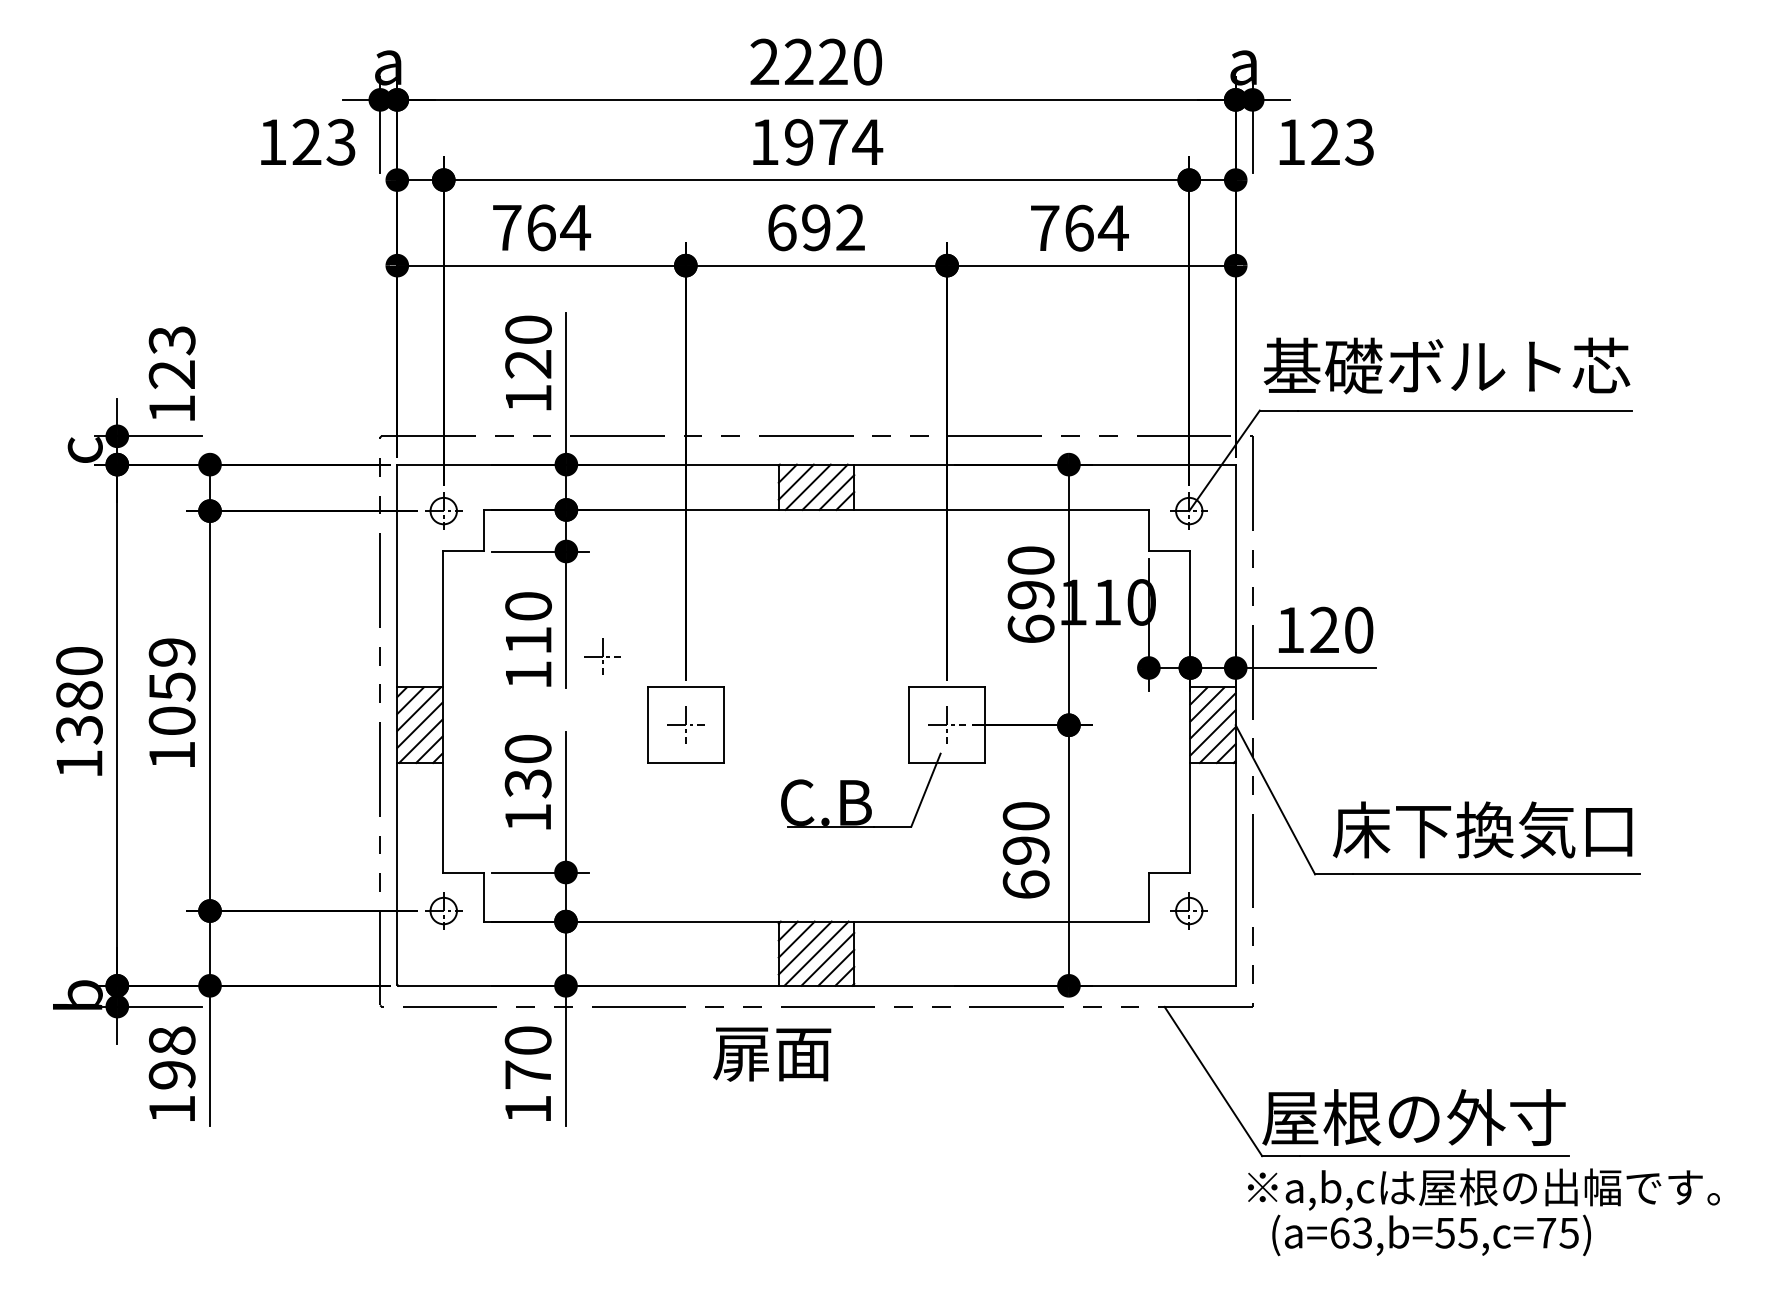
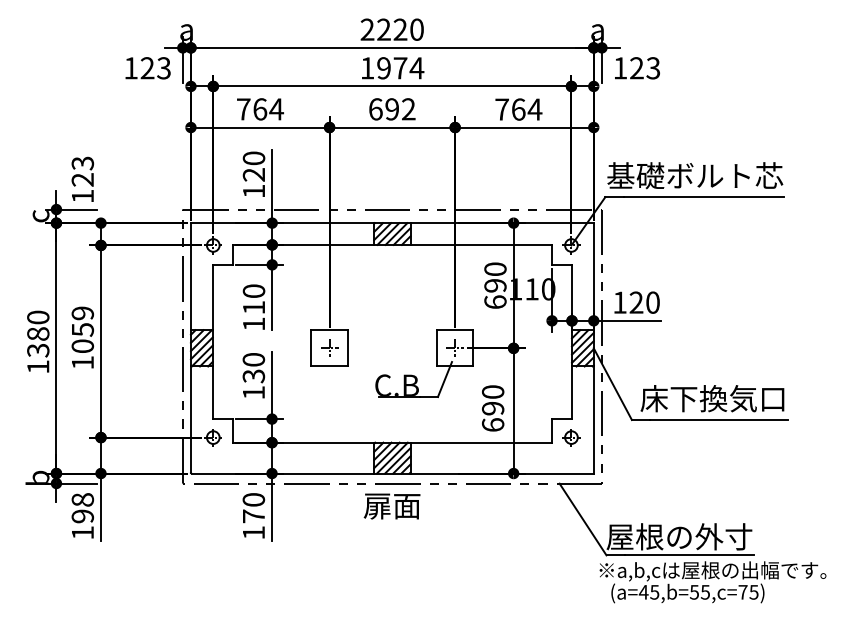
part: (602, 654) -> (289, 314), removed
text: (770, 1054) -> (391, 506), moved
text: (1349, 1231) -> (648, 591), (a=63,b=55,c=75) -> (a=45,b=55,c=75)

